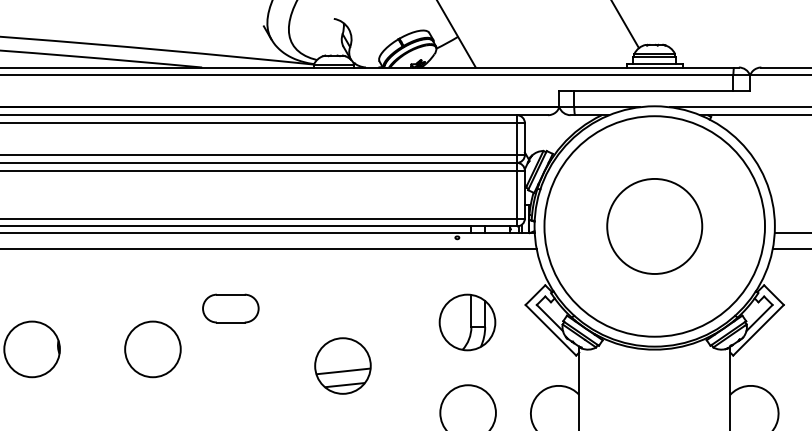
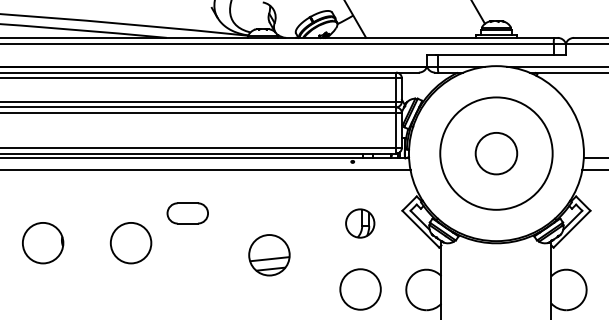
circle: (654, 226) -> (496, 153), size x0.6
circle: (654, 226) -> (496, 153), size x0.7
part: (468, 322) -> (360, 223), size x0.7

